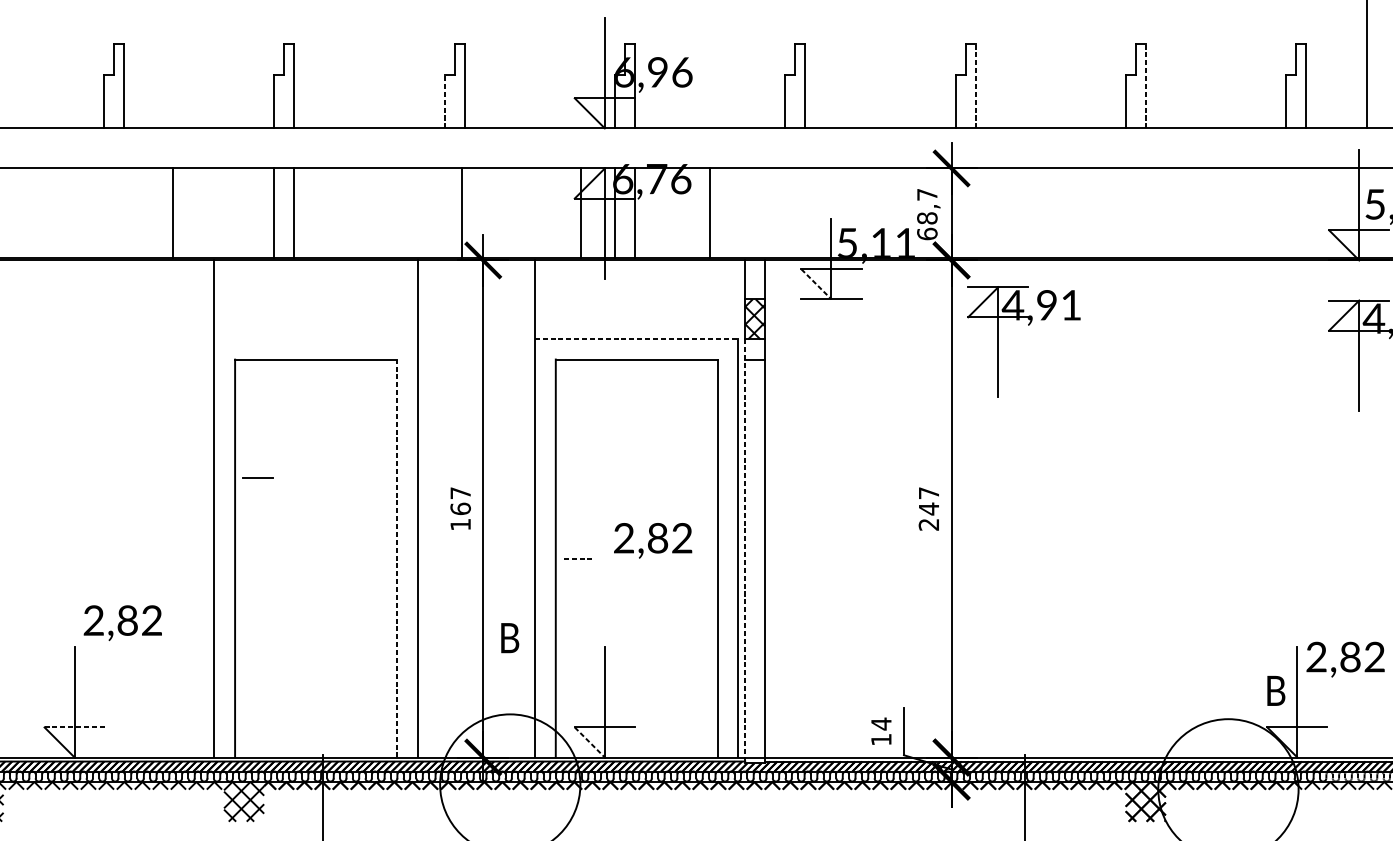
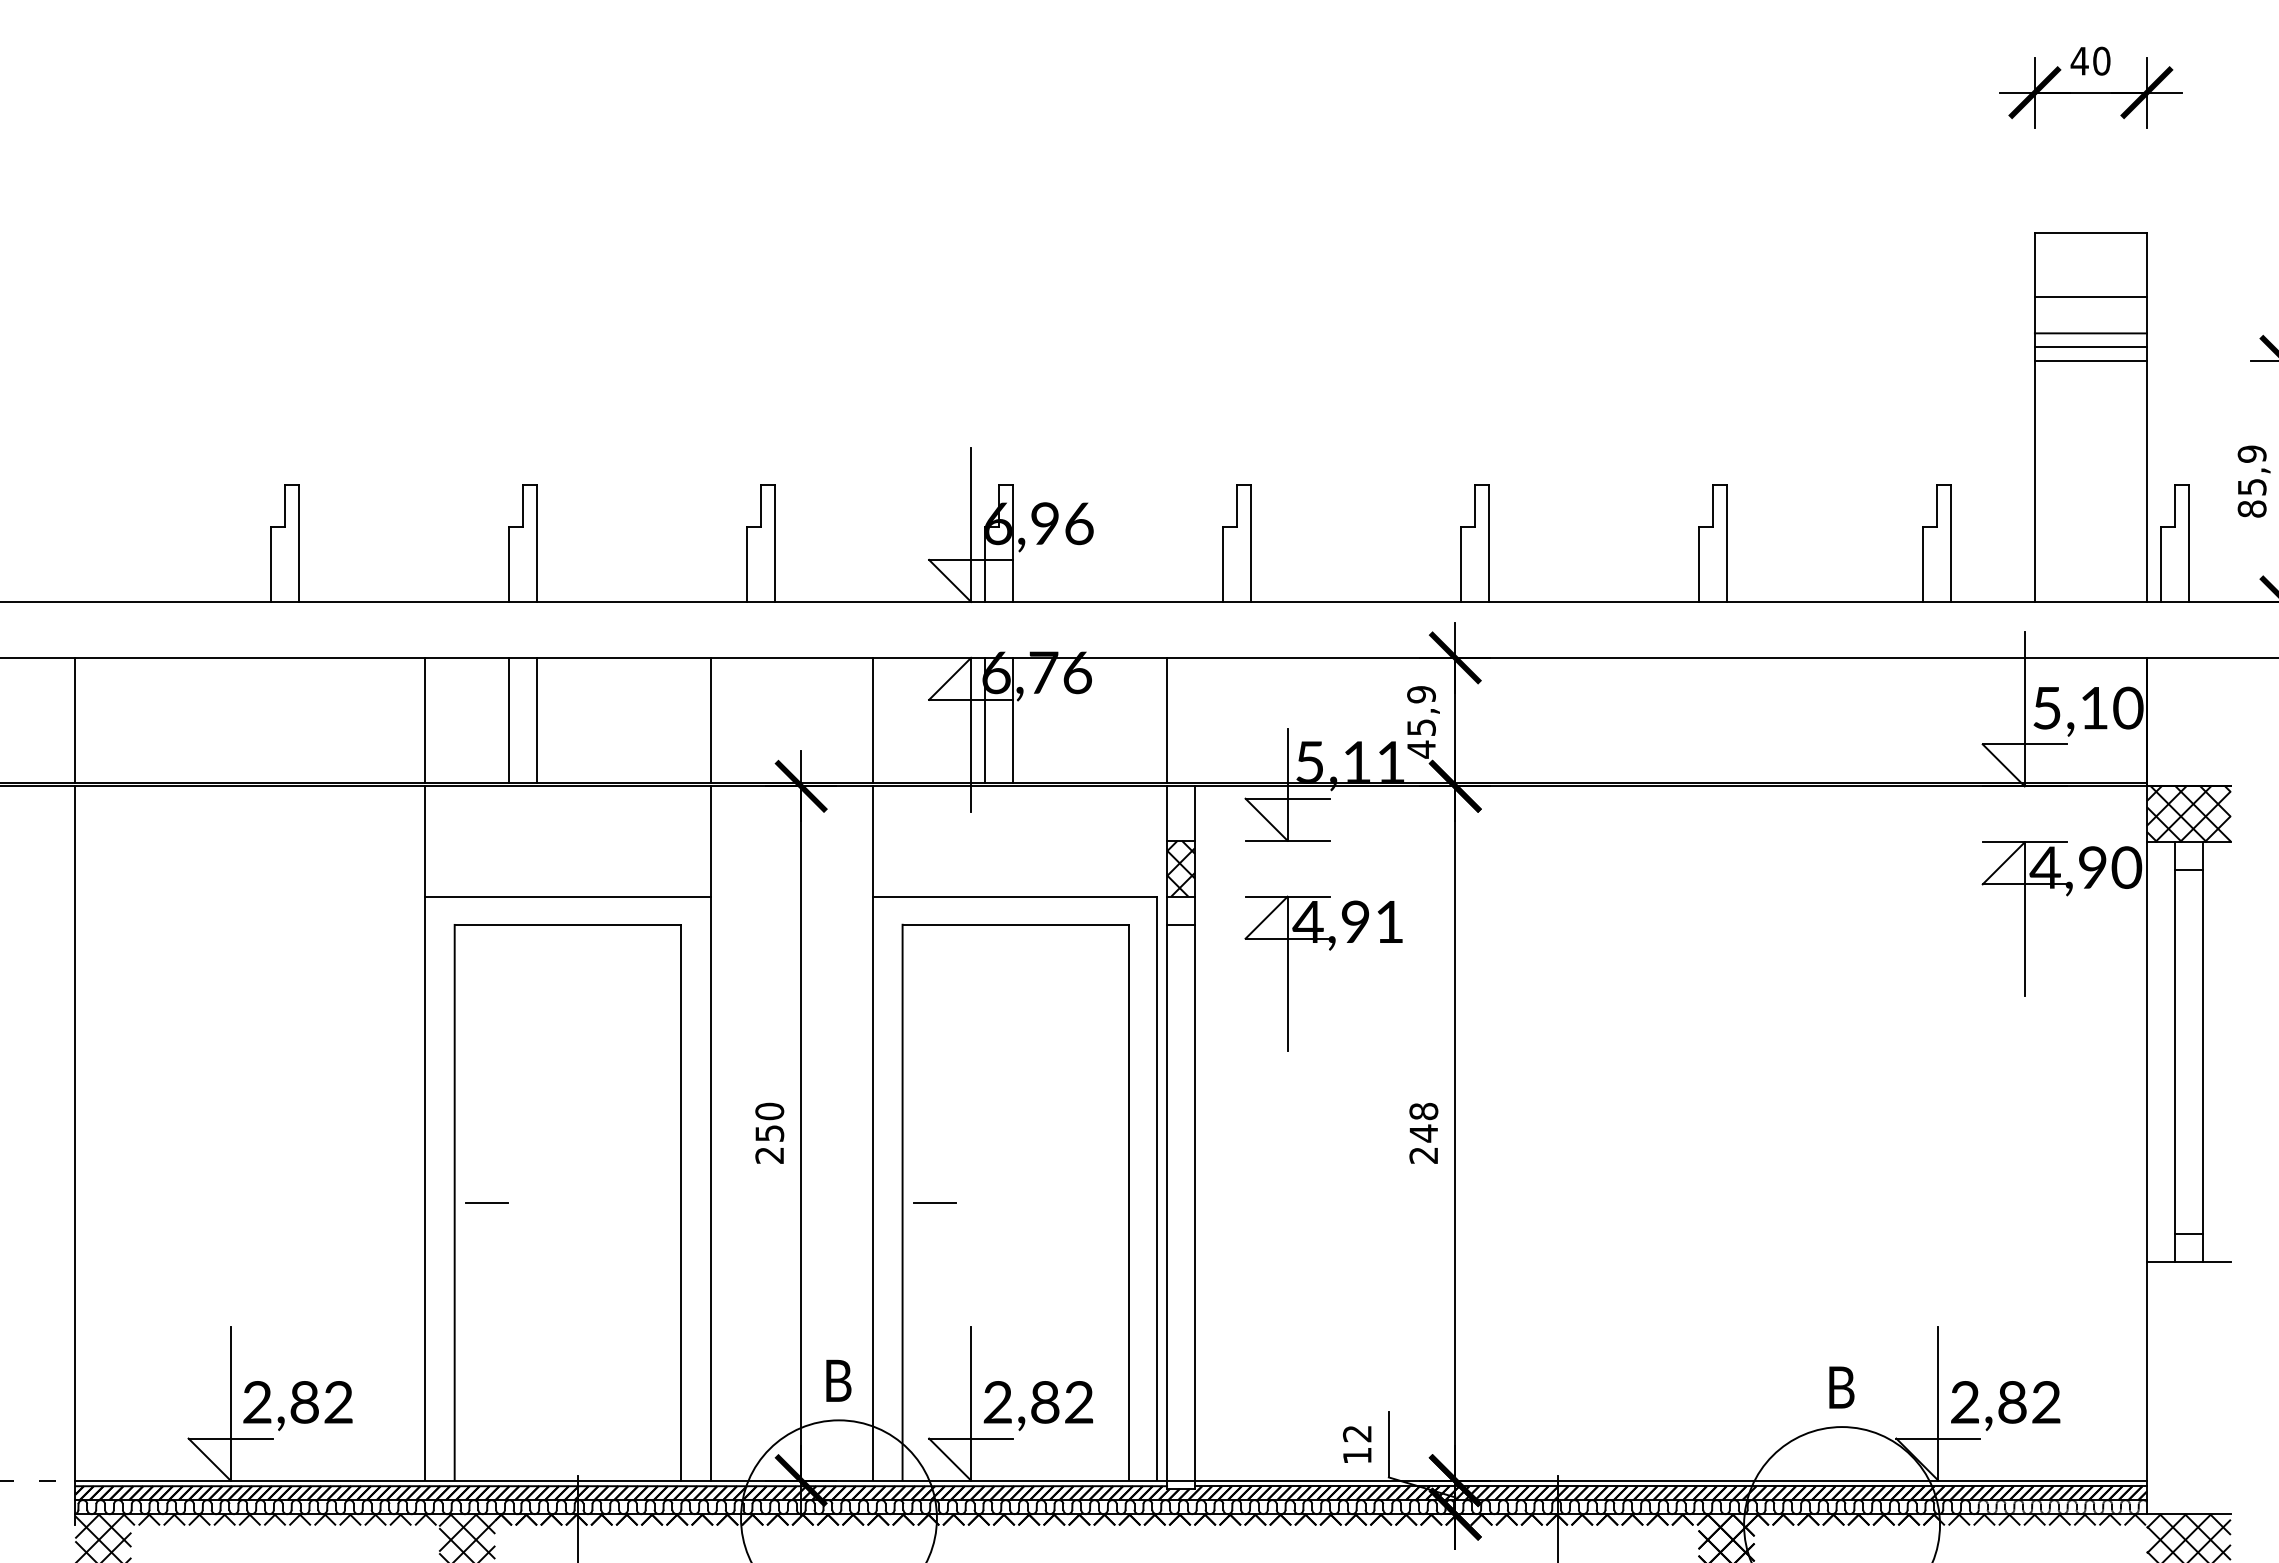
line: (976, 86) -> (1489, 543), dashed -> solid
line: (1145, 86) -> (1726, 543), dashed -> solid
line: (444, 101) -> (747, 564), dashed -> solid
line: (172, 213) -> (425, 720), moved
line: (461, 213) -> (710, 720), moved
line: (581, 213) -> (873, 720), moved
line: (710, 213) -> (1167, 720), moved
text: (927, 214) -> (1421, 722), 68,7 -> 45,9
line: (816, 284) -> (1266, 819), dashed -> solid
part: (1028, 325) -> (1329, 950), moved
line: (315, 339) -> (567, 896), added
line: (636, 339) -> (1015, 896), dashed -> solid
line: (257, 477) -> (486, 1202), moved
text: (928, 493) -> (1423, 1111), 247 -> 248
text: (460, 508) -> (769, 1132), 167 -> 250
text: (652, 540) -> (1037, 1405), moved
line: (745, 551) -> (1167, 1193), dashed -> solid
line: (397, 558) -> (681, 1202), dashed -> solid
line: (578, 558) -> (934, 1202), dashed -> solid
text: (122, 622) -> (297, 1405), moved
text: (509, 637) -> (838, 1380), moved
text: (1345, 659) -> (2005, 1405), moved
text: (1276, 690) -> (1841, 1387), moved
text: (881, 723) -> (1357, 1433), 14 -> 12
line: (74, 727) -> (230, 1438), dashed -> solid
line: (590, 742) -> (950, 1459), dashed -> solid

